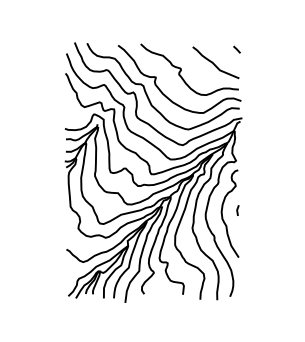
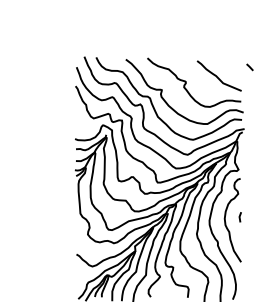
line: (236, 49) -> (249, 67), moved

